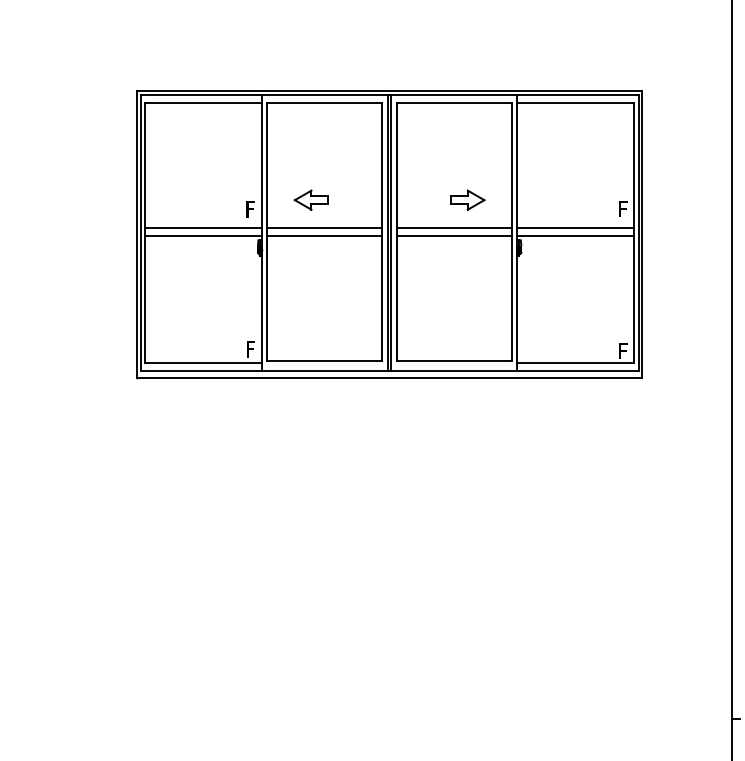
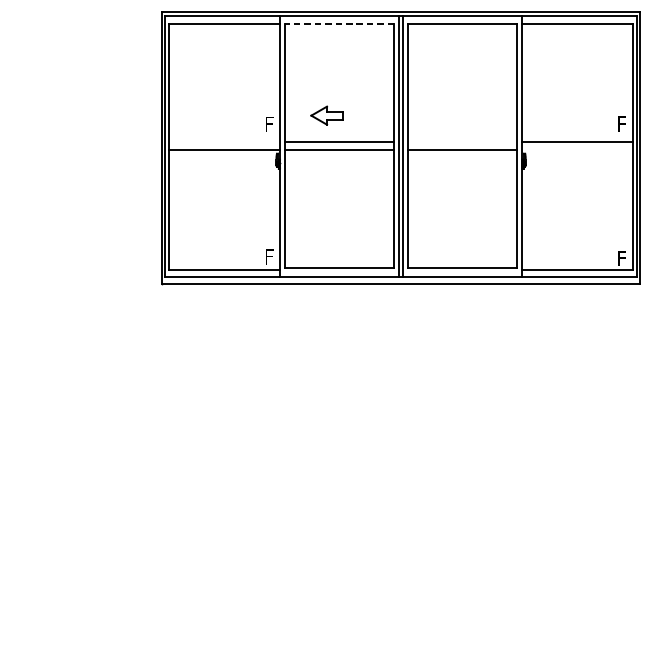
line: (324, 103) -> (339, 24), solid -> dashed
part: (467, 199) -> (474, 115), removed
line: (202, 227) -> (223, 141), removed
line: (453, 227) -> (461, 141), removed
line: (575, 236) -> (577, 150), removed

